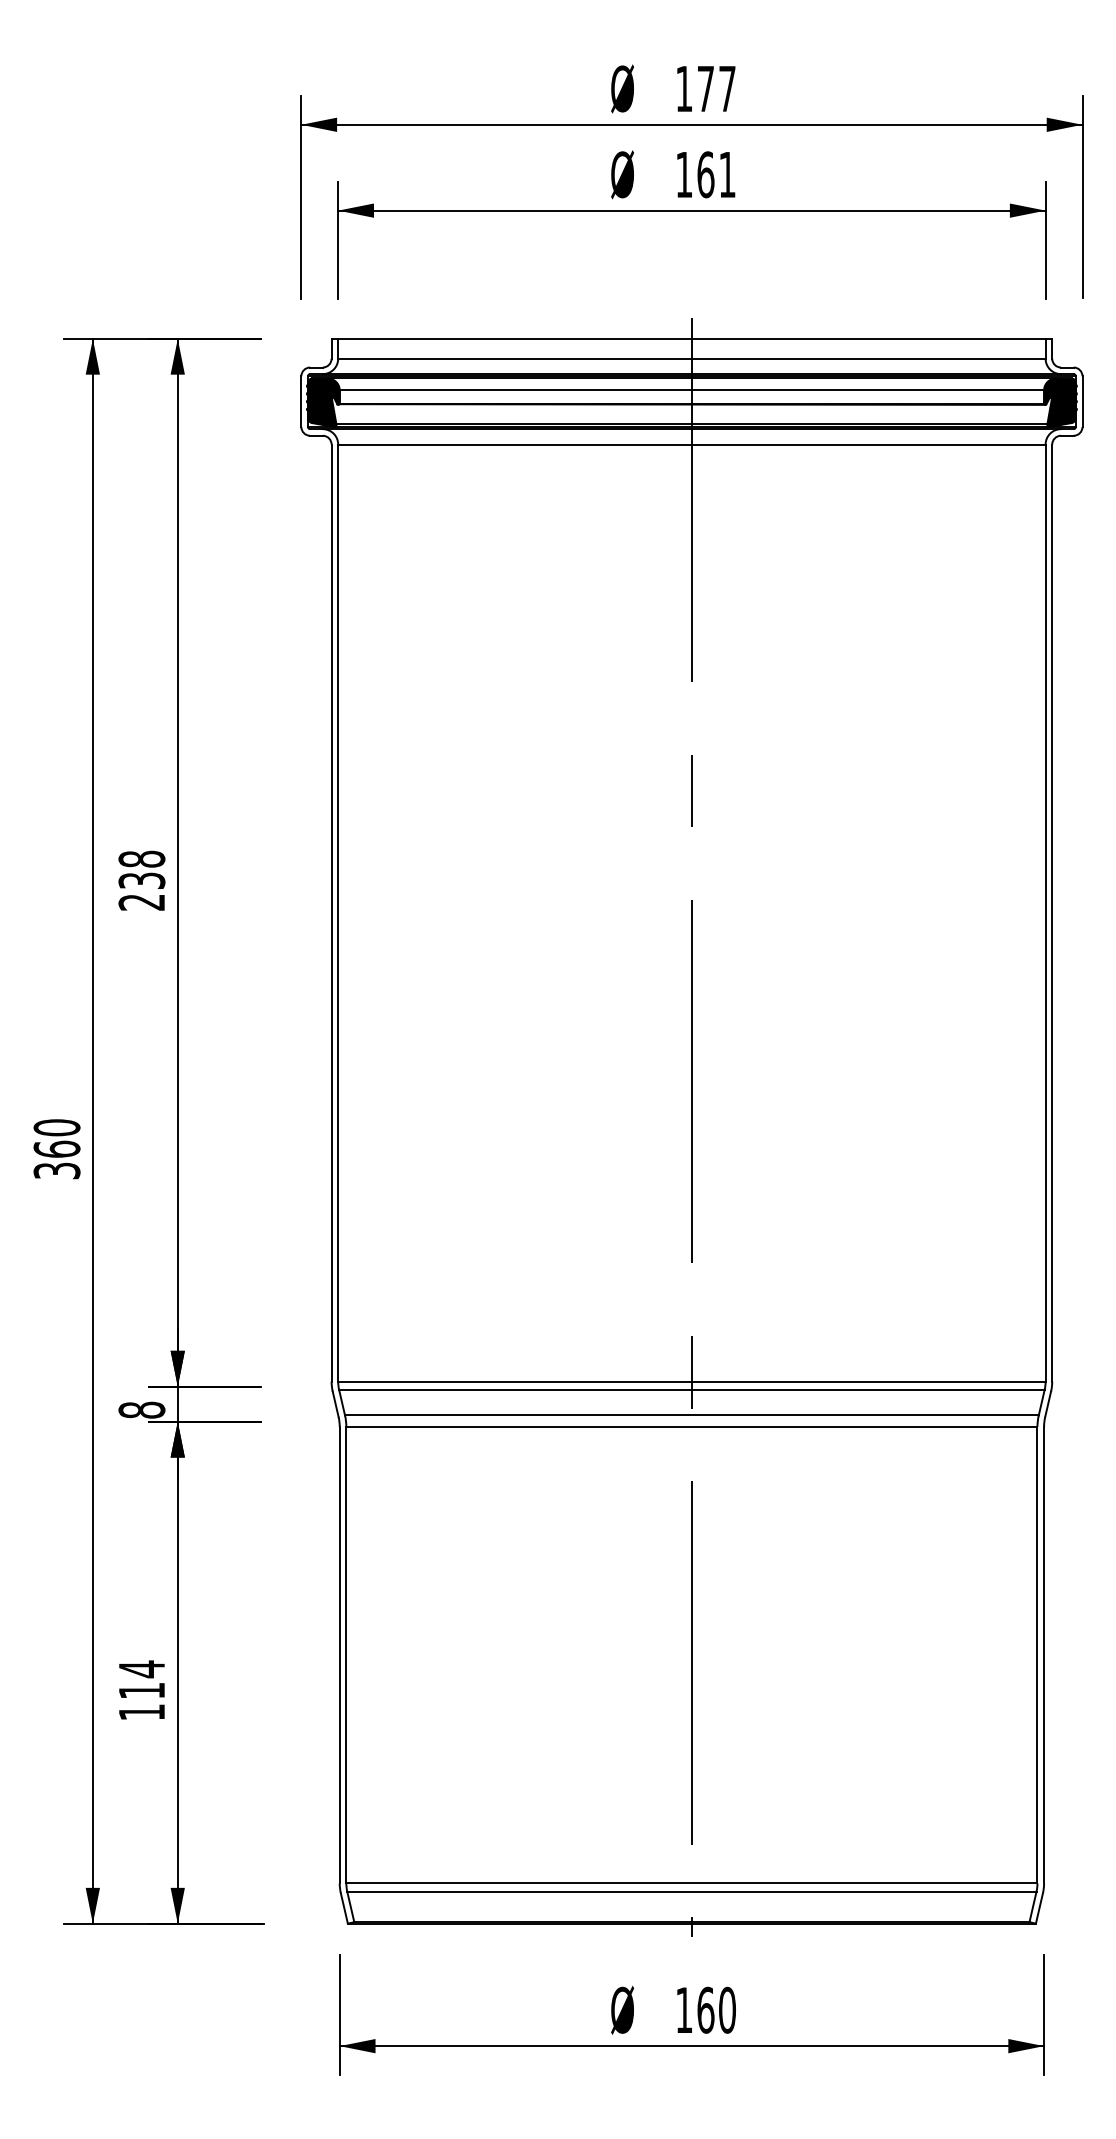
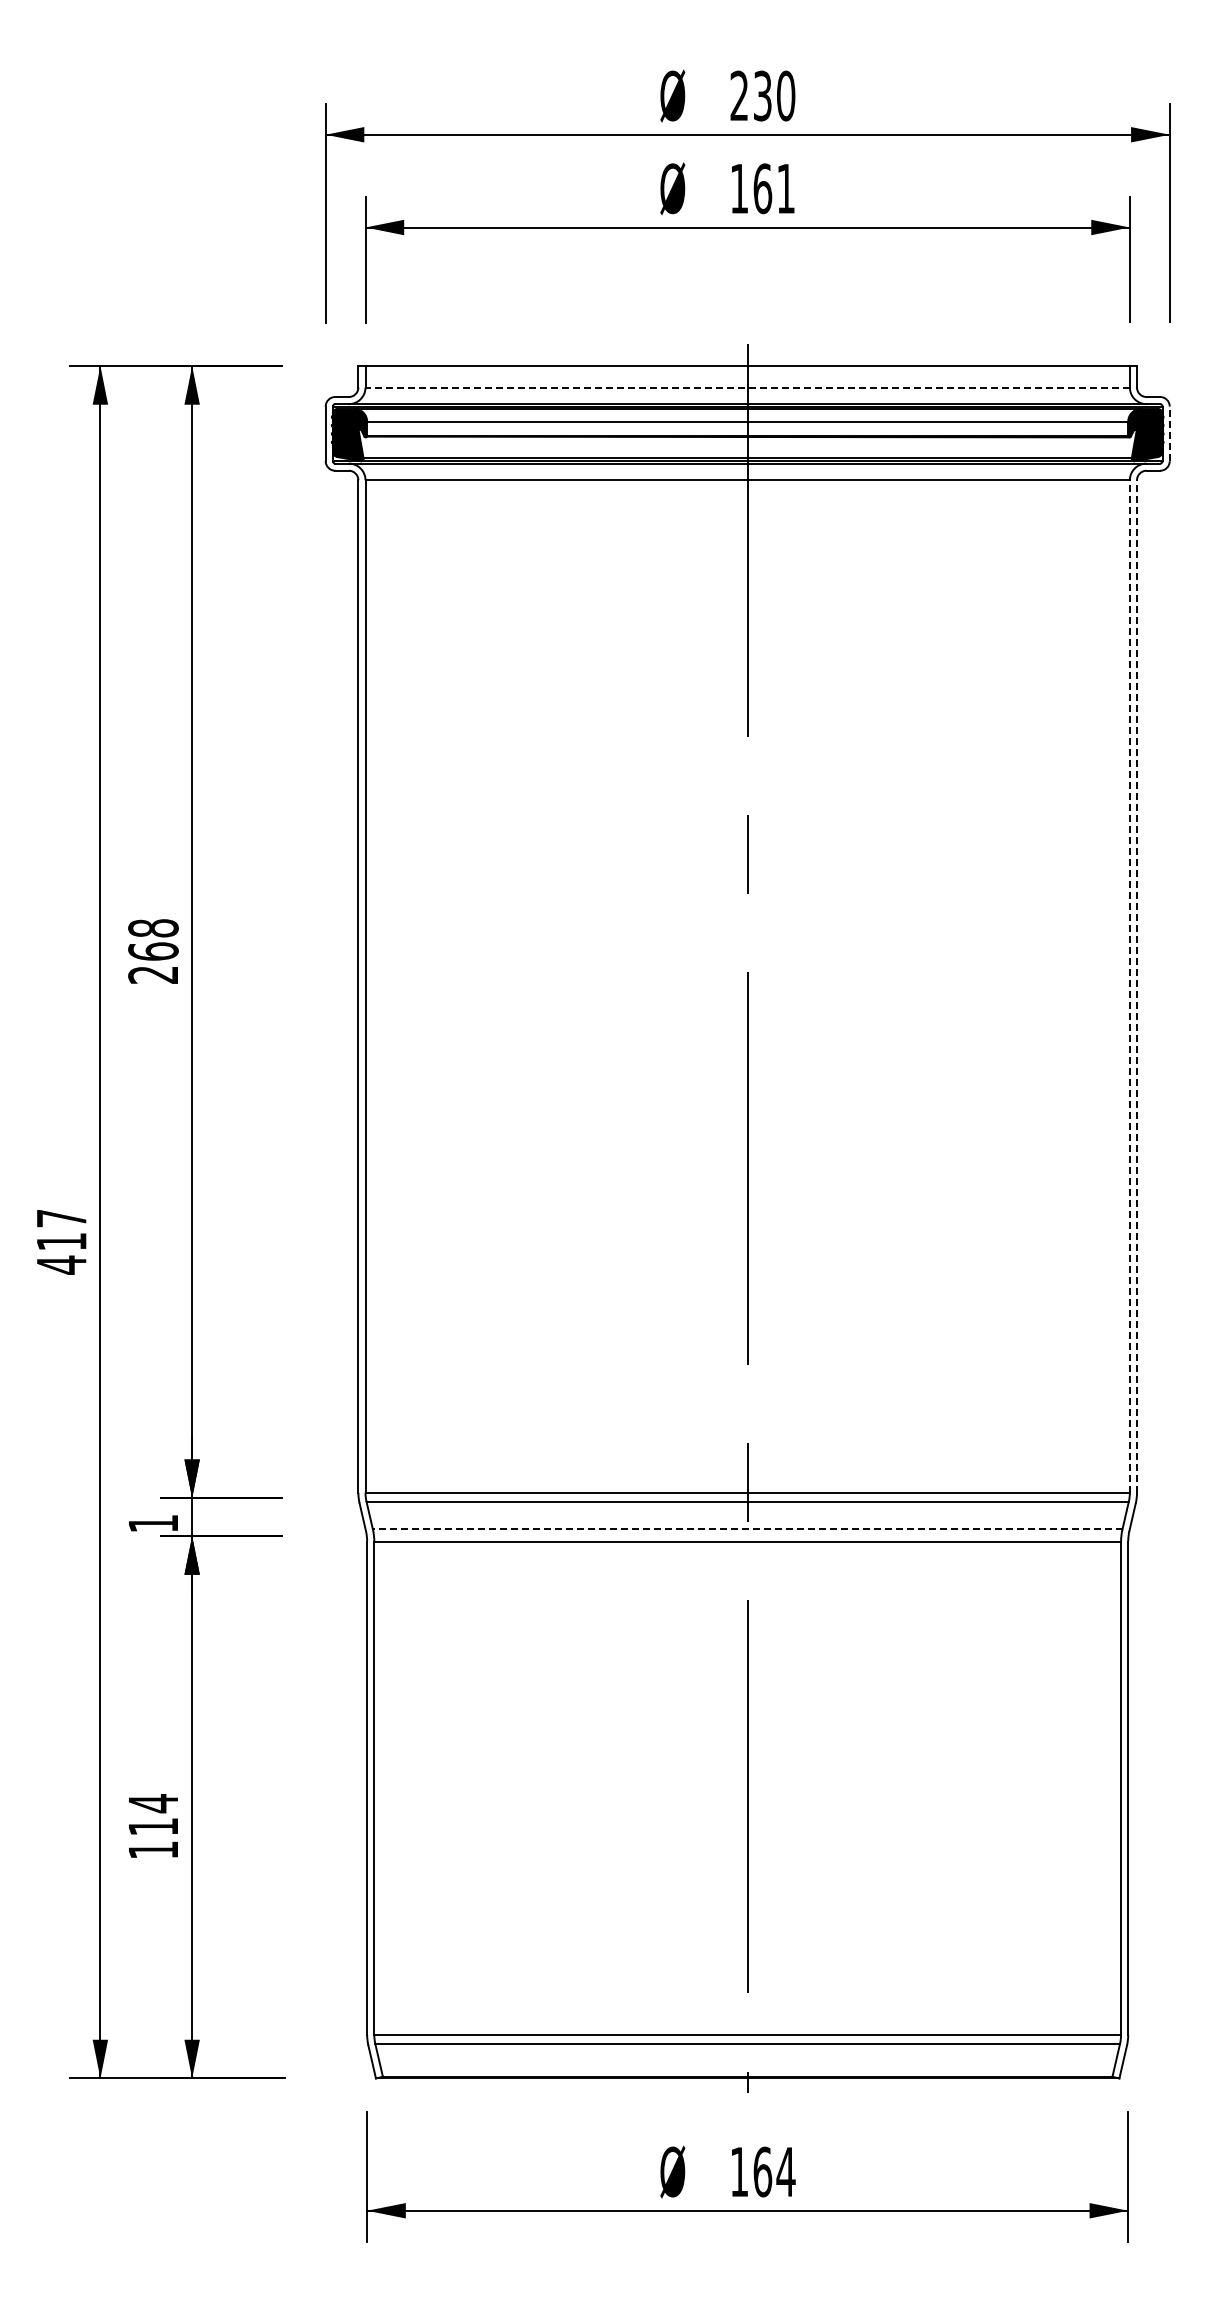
text: (705, 88) -> (762, 95), 177 -> 230
line: (691, 358) -> (747, 387), solid -> dashed
line: (1082, 401) -> (1169, 433), solid -> dashed
text: (141, 880) -> (153, 951), 238 -> 268
line: (1045, 912) -> (1129, 985), solid -> dashed
line: (1052, 912) -> (1137, 985), solid -> dashed
text: (56, 1149) -> (61, 1241), 360 -> 417
text: (141, 1410) -> (153, 1523), 8 -> 1
line: (691, 1415) -> (747, 1529), solid -> dashed
text: (726, 2009) -> (785, 2171), 160 -> 164

